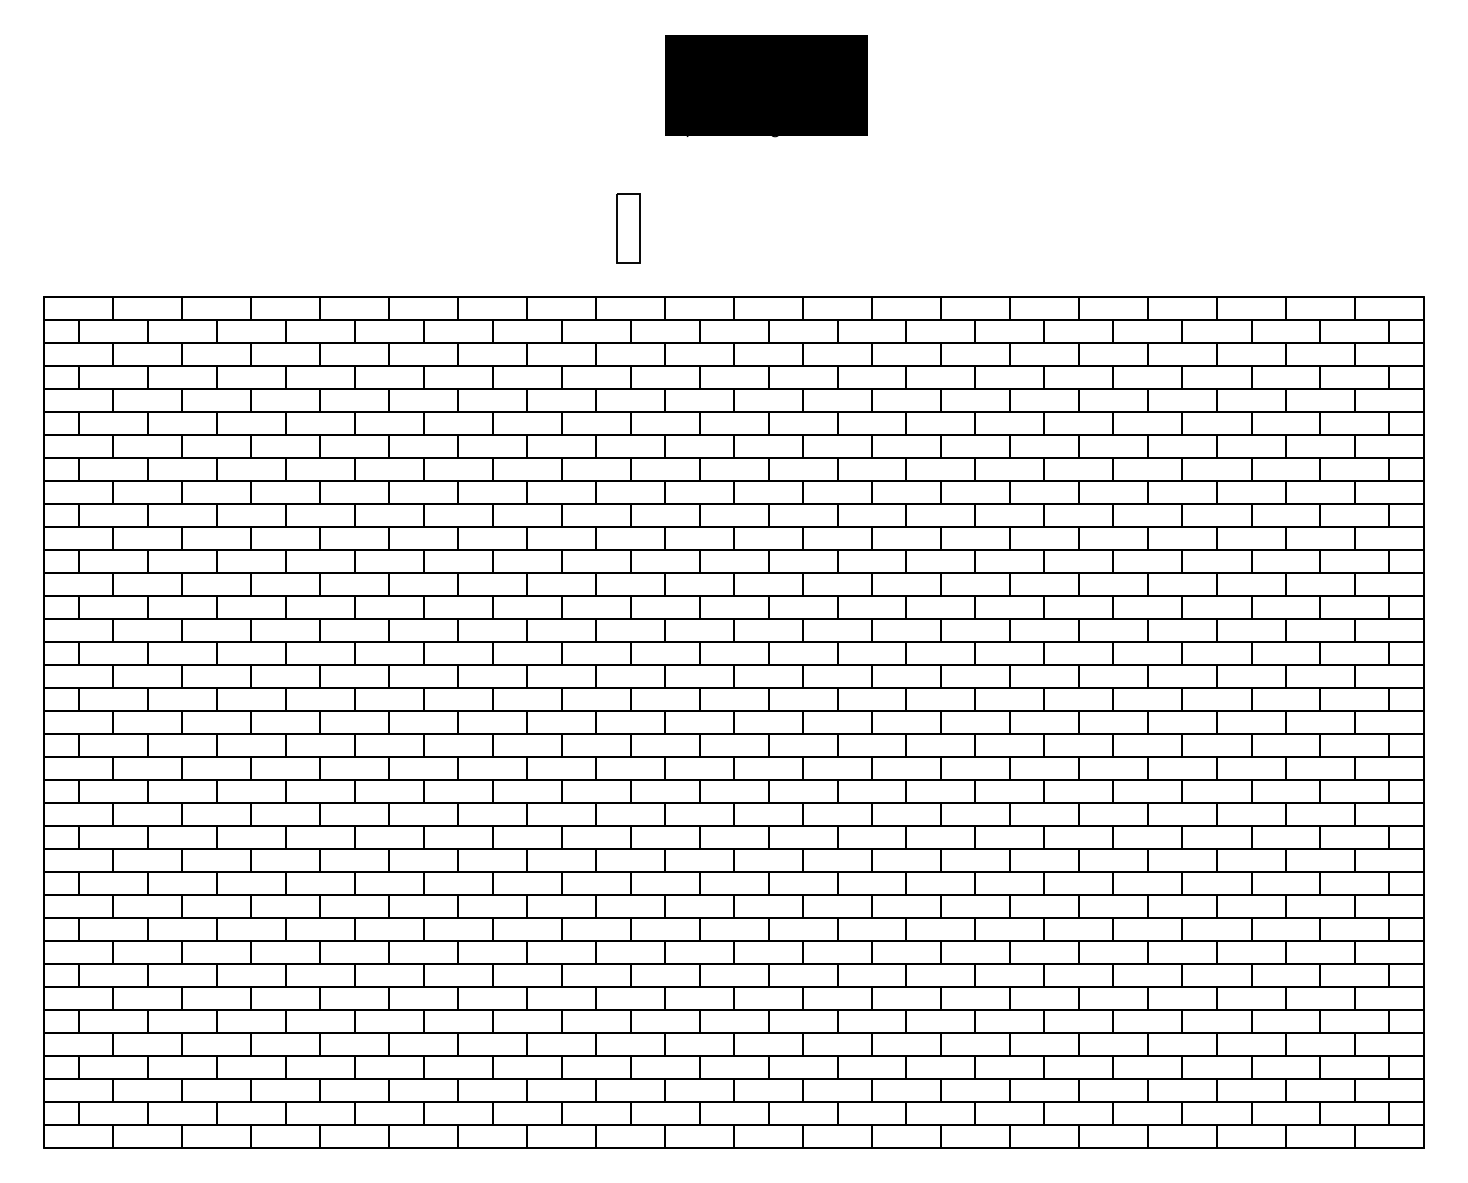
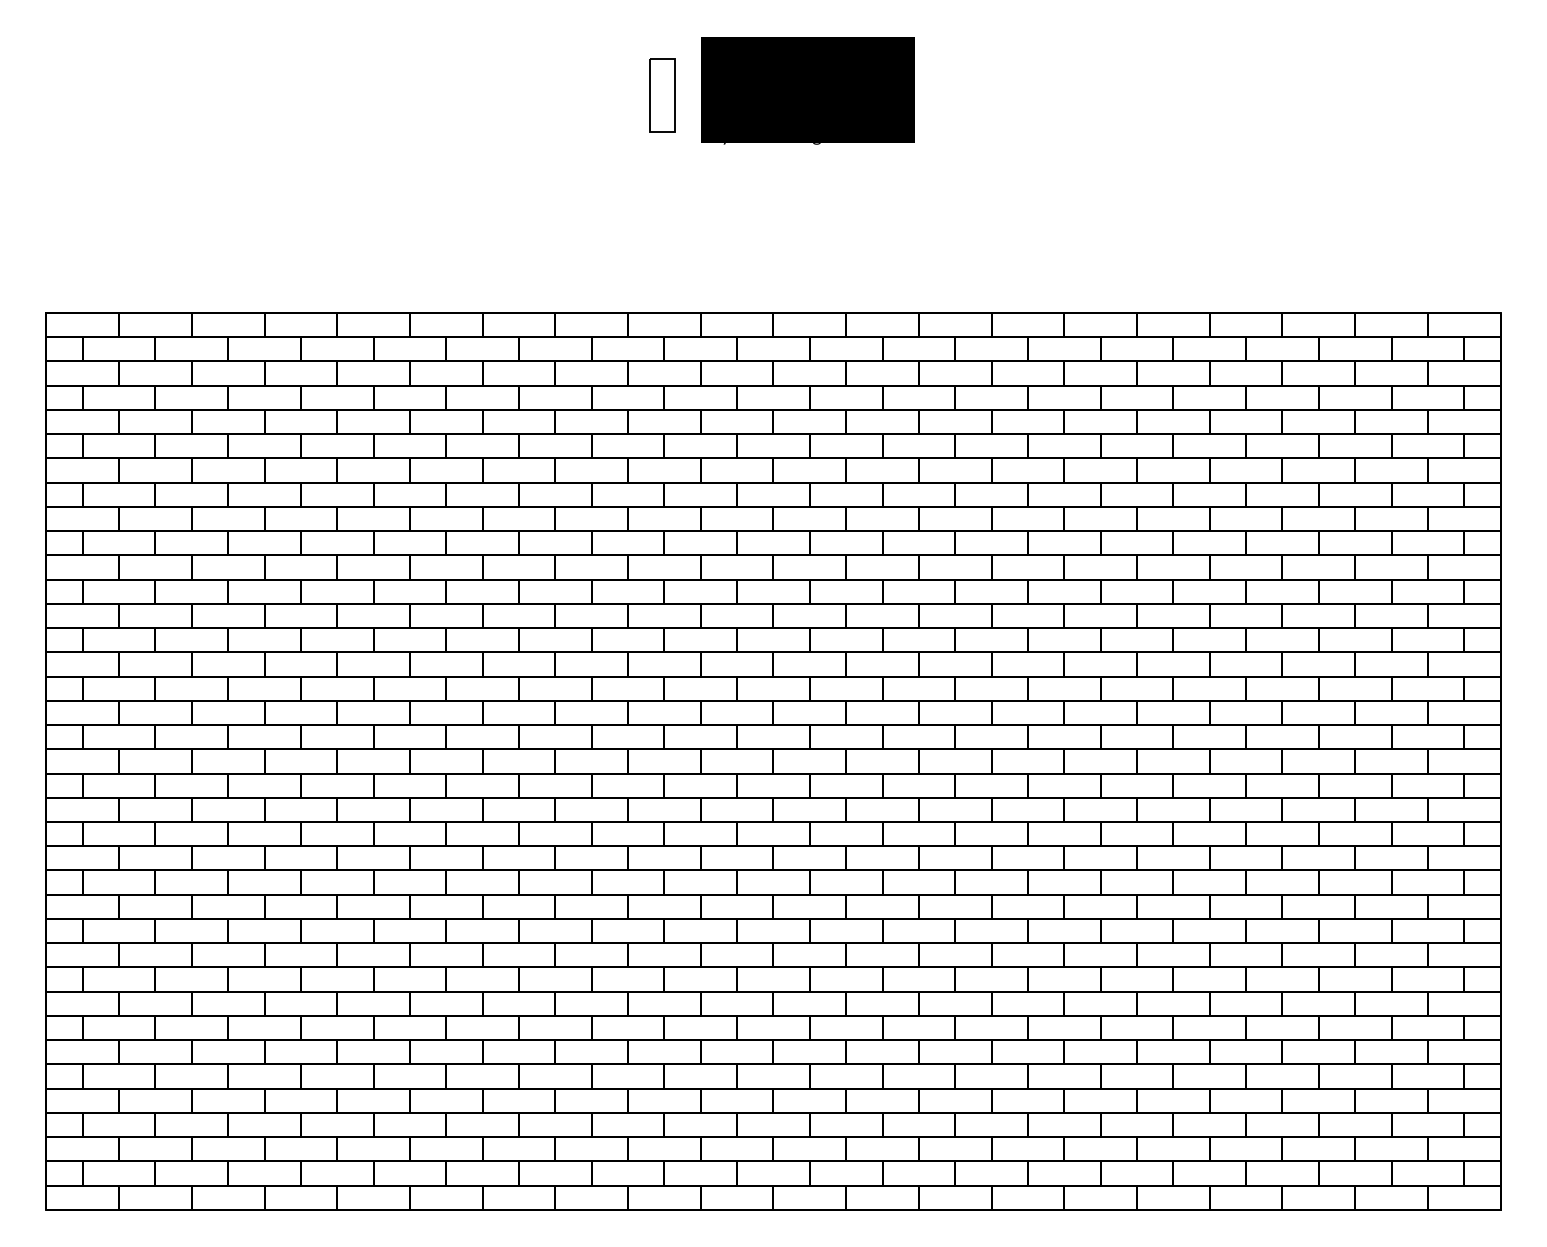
part: (628, 228) -> (662, 95), moved

